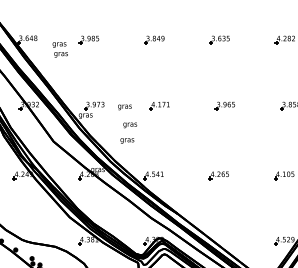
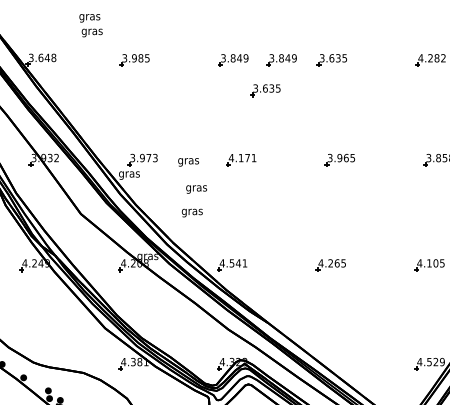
part: (186, 39) -> (281, 59), added
text: (59, 49) -> (89, 24), moved
part: (175, 59) -> (265, 89), added

